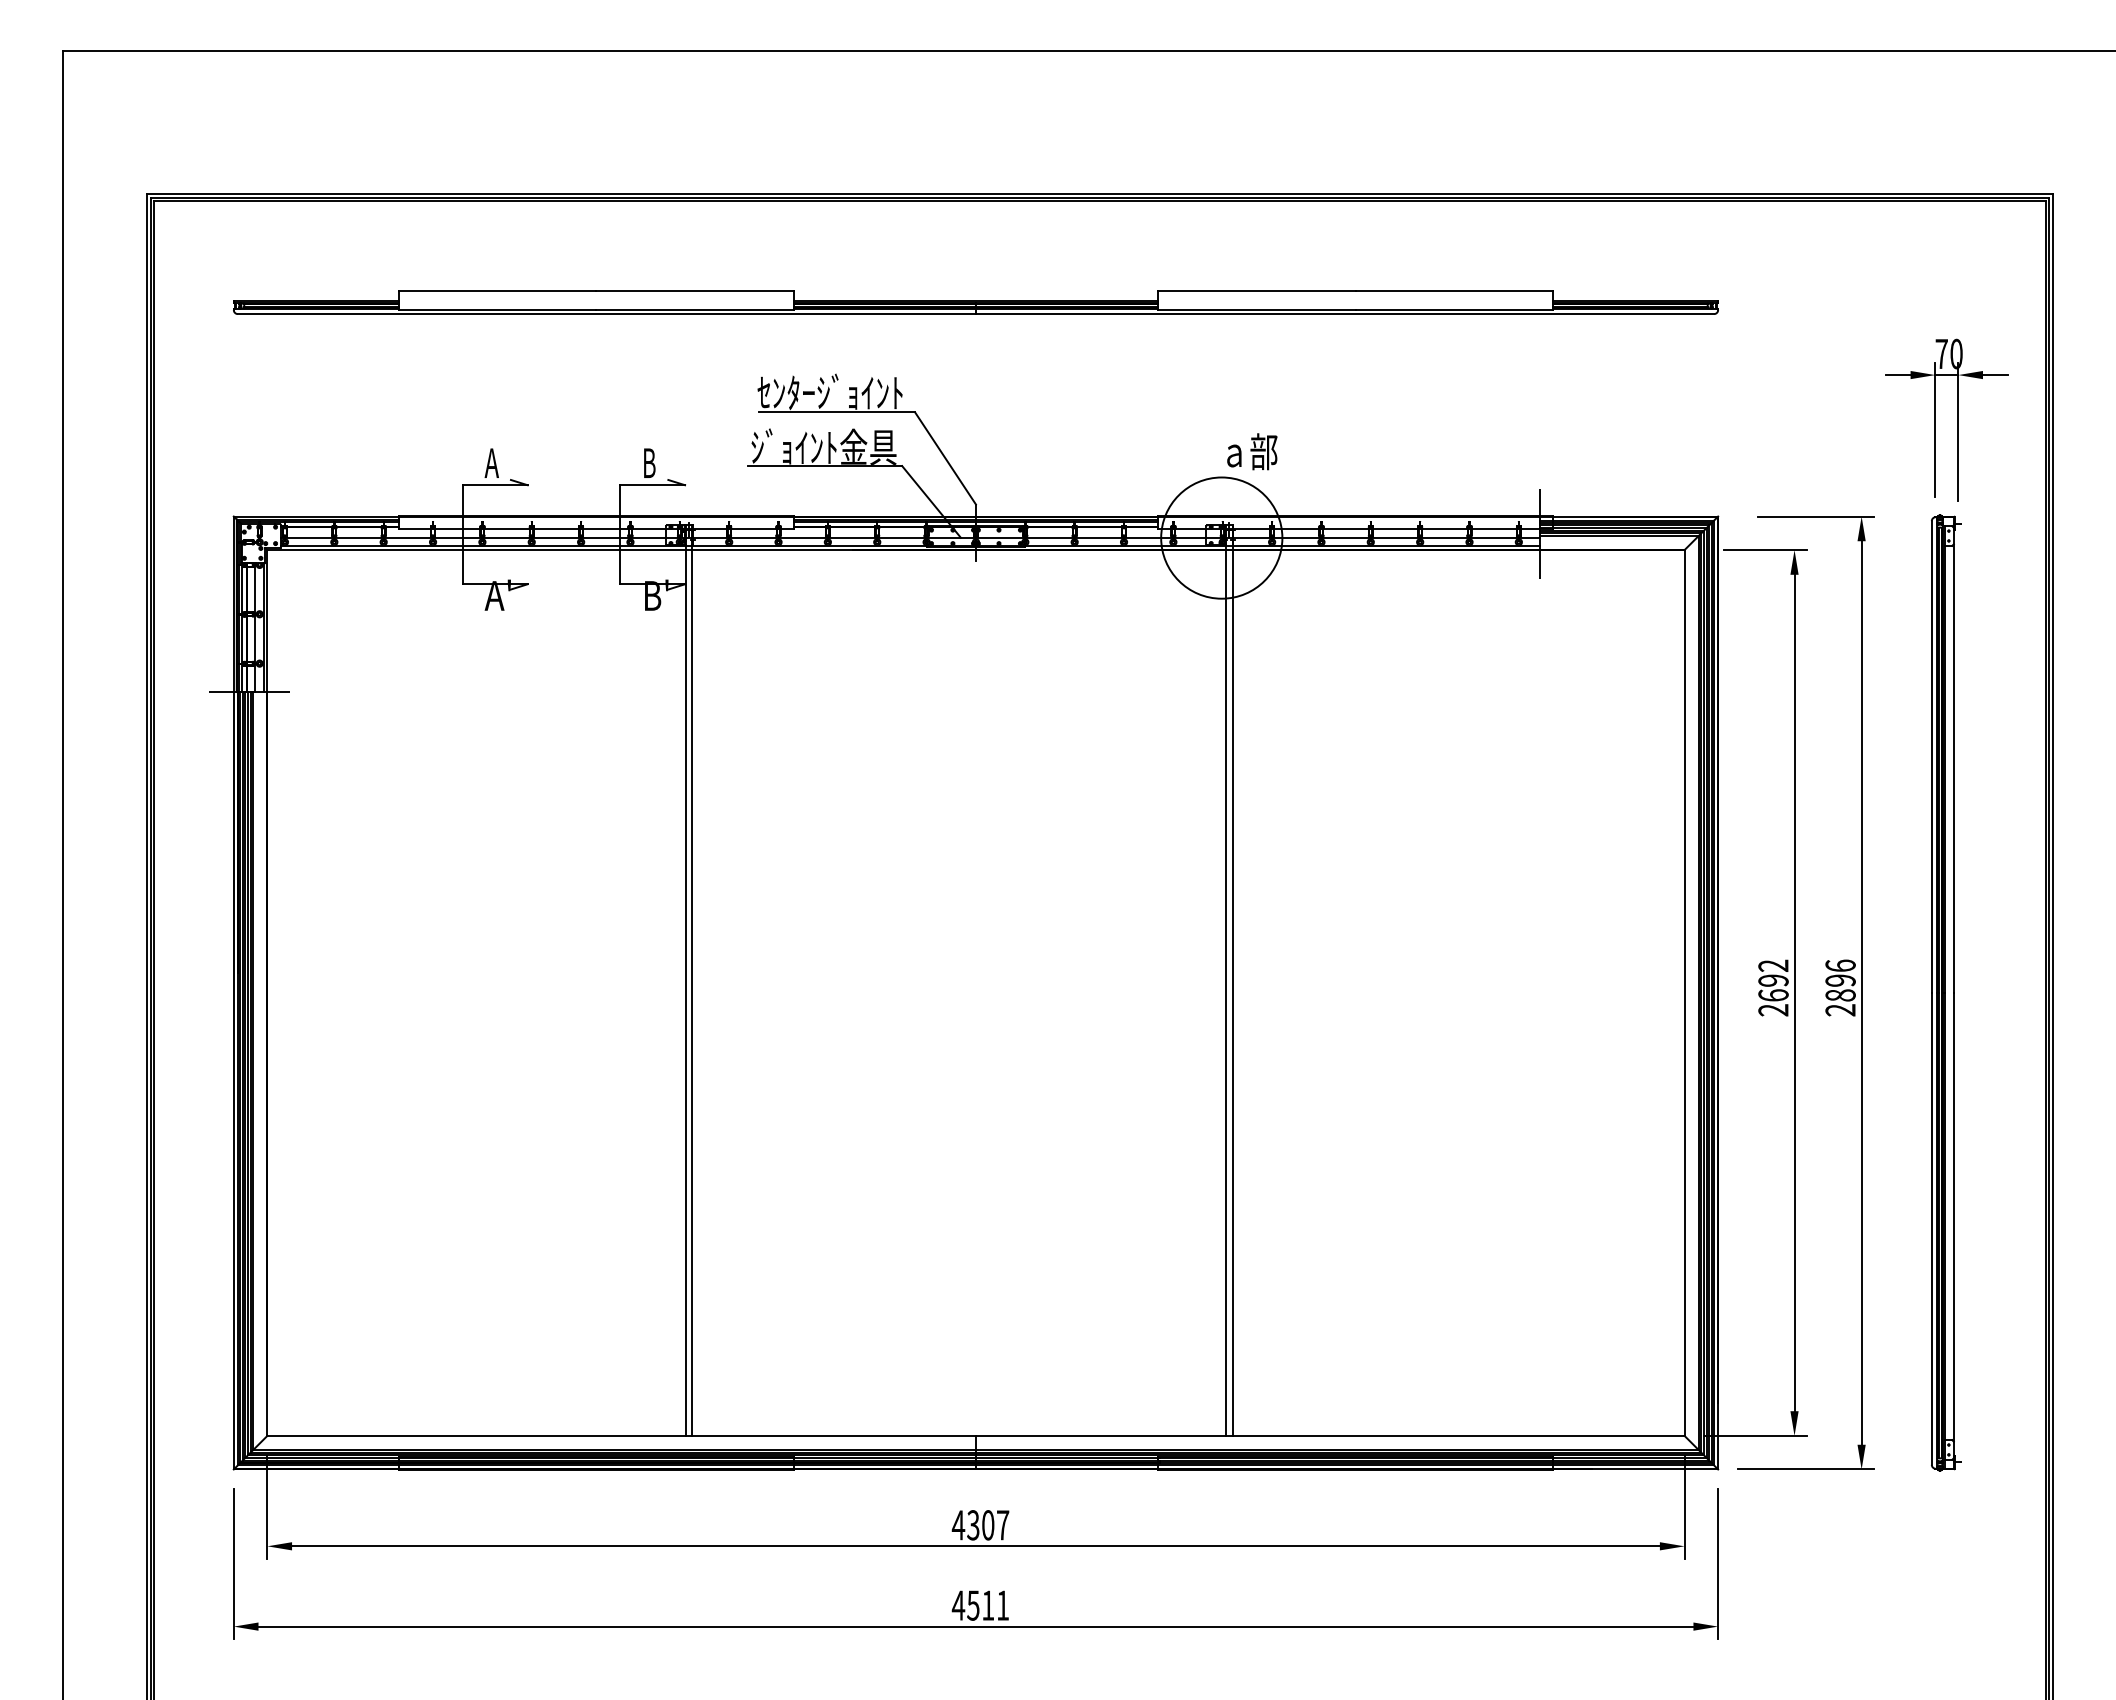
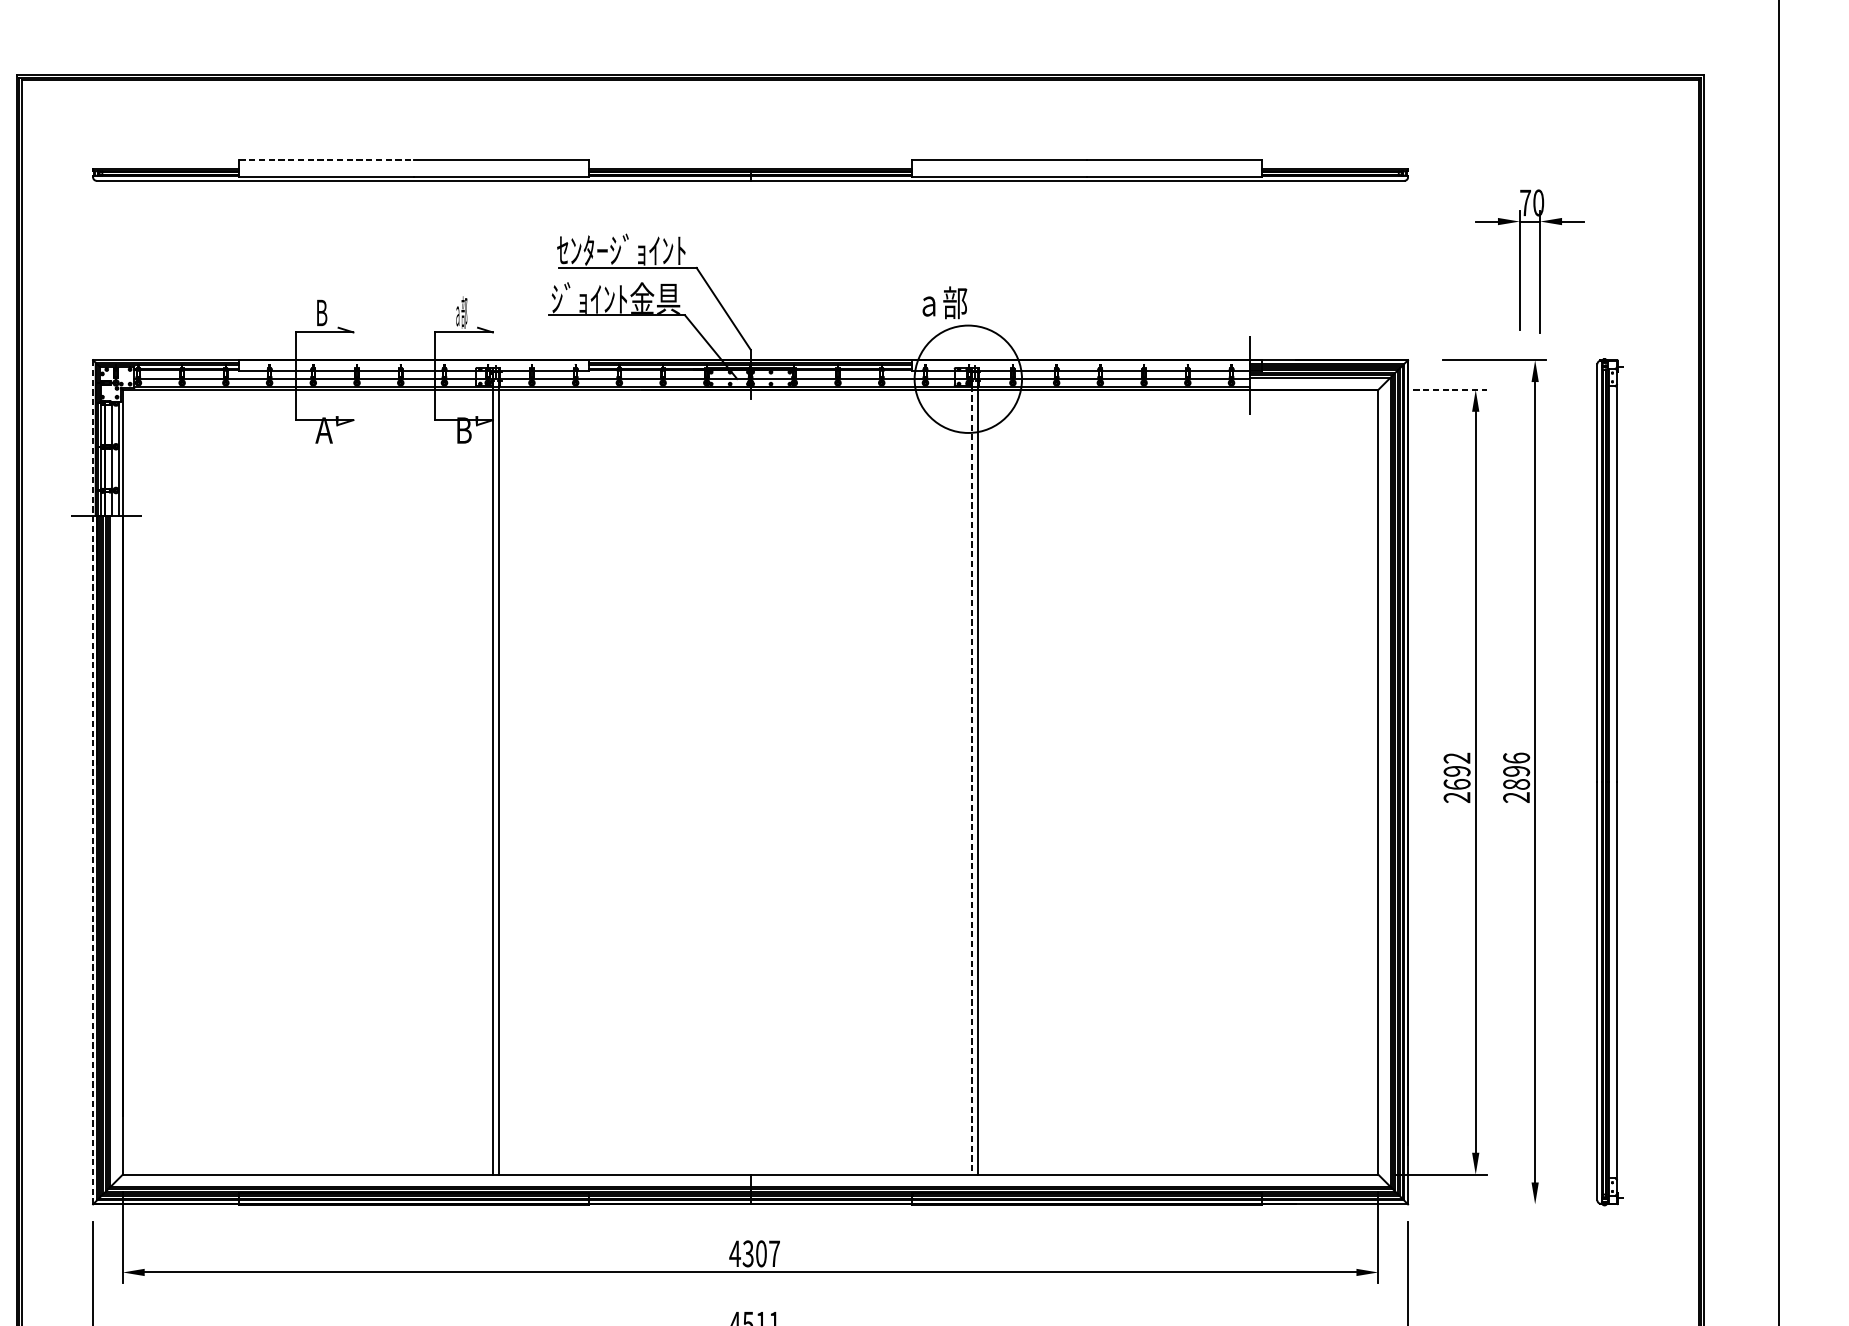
line: (497, 291) -> (326, 160), solid -> dashed
part: (1935, 419) -> (1520, 260), moved
text: (1252, 451) -> (945, 302), moved
text: (491, 462) -> (321, 312), A -> B
text: (649, 462) -> (461, 312), B -> ａ部
line: (1765, 550) -> (1450, 390), solid -> dashed
line: (1226, 991) -> (972, 780), solid -> dashed
line: (233, 993) -> (92, 782), solid -> dashed
line: (1805, 1469) -> (1485, 1204), removed

